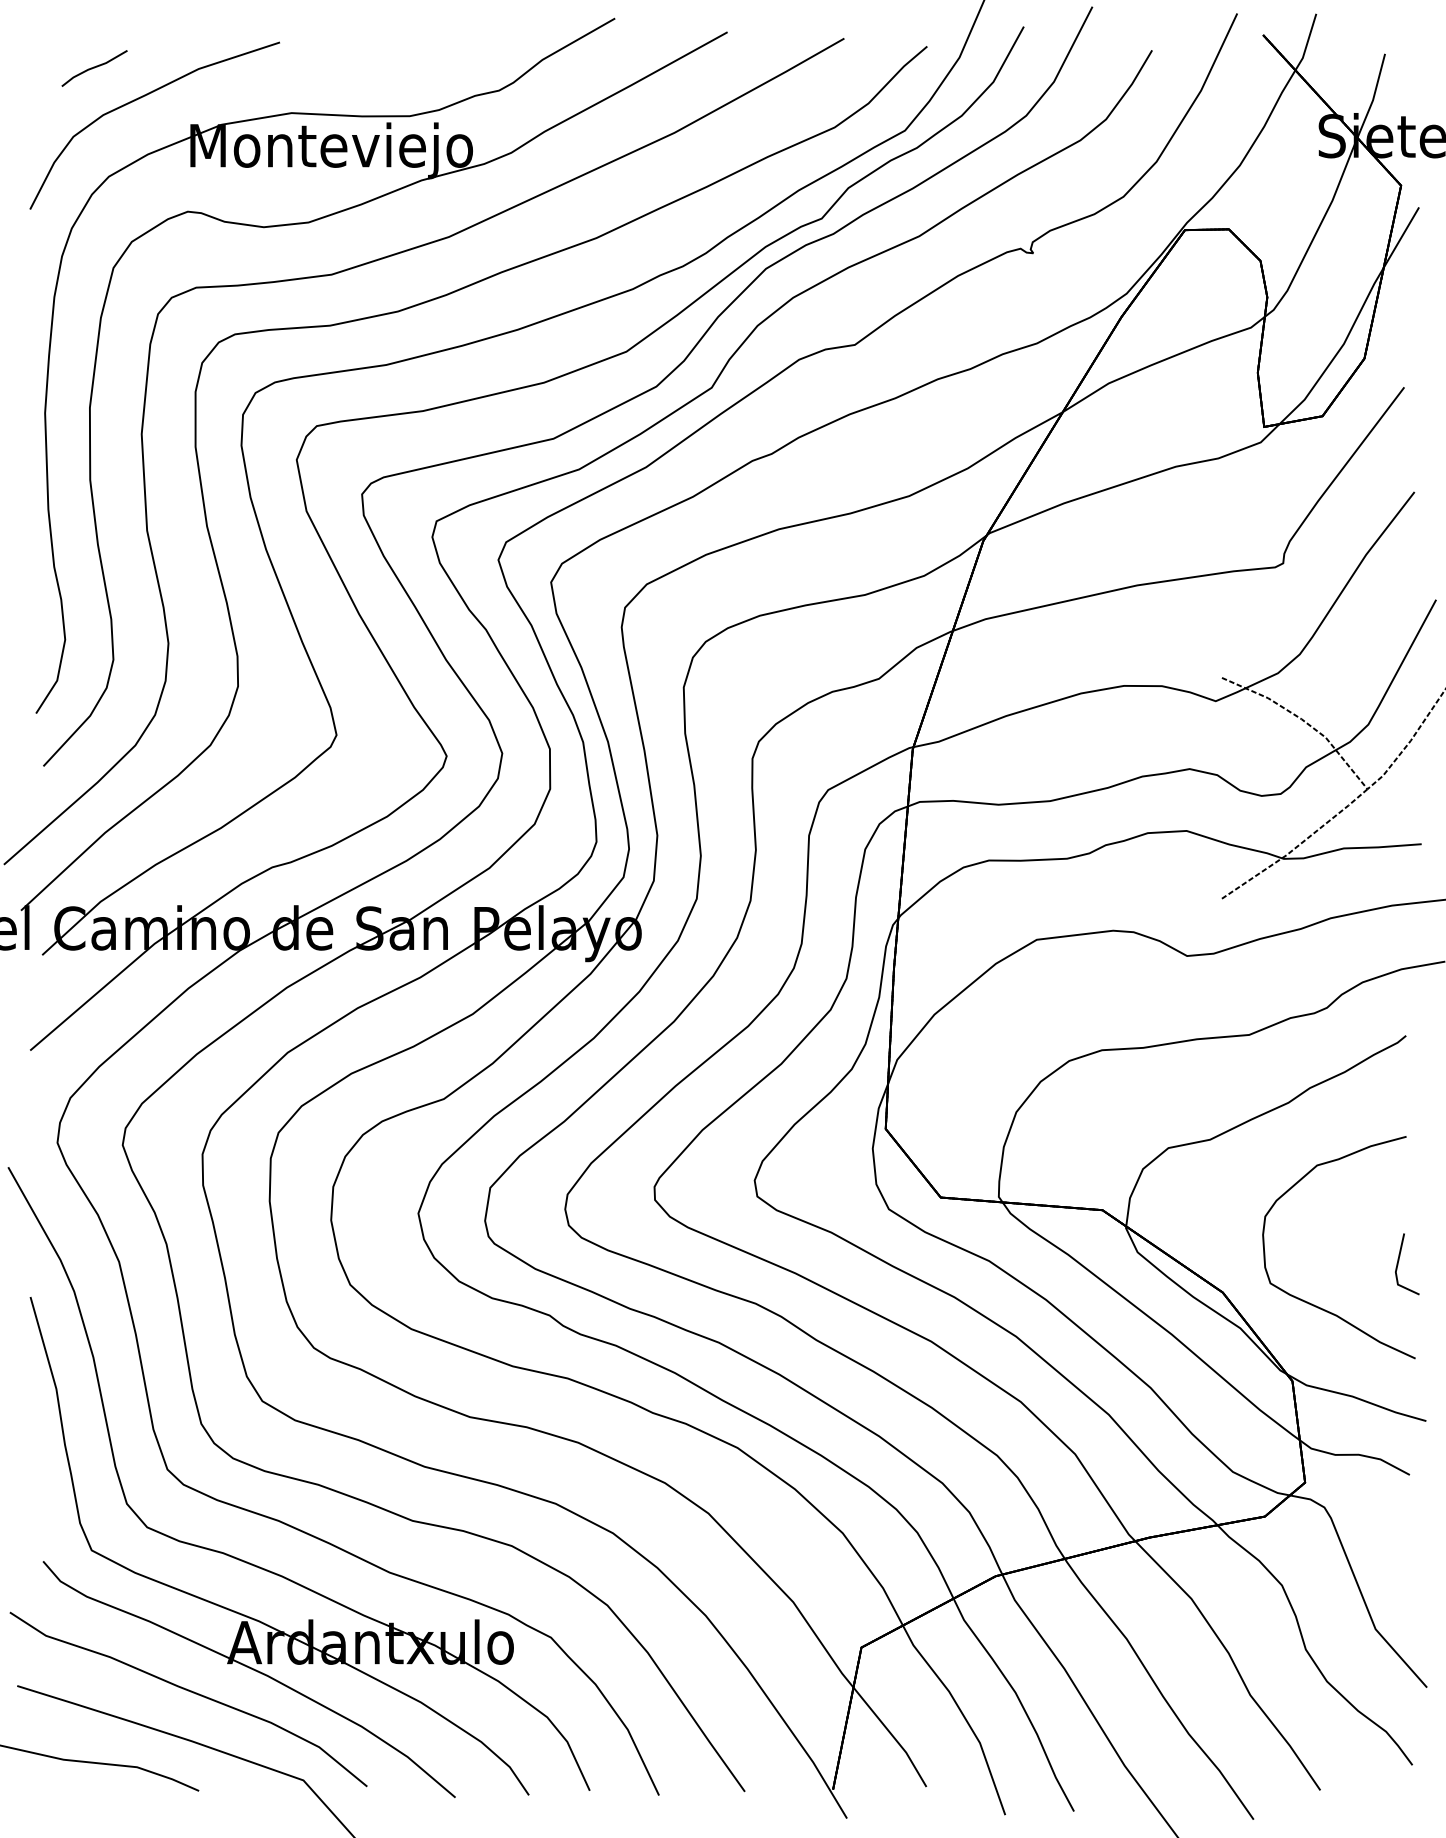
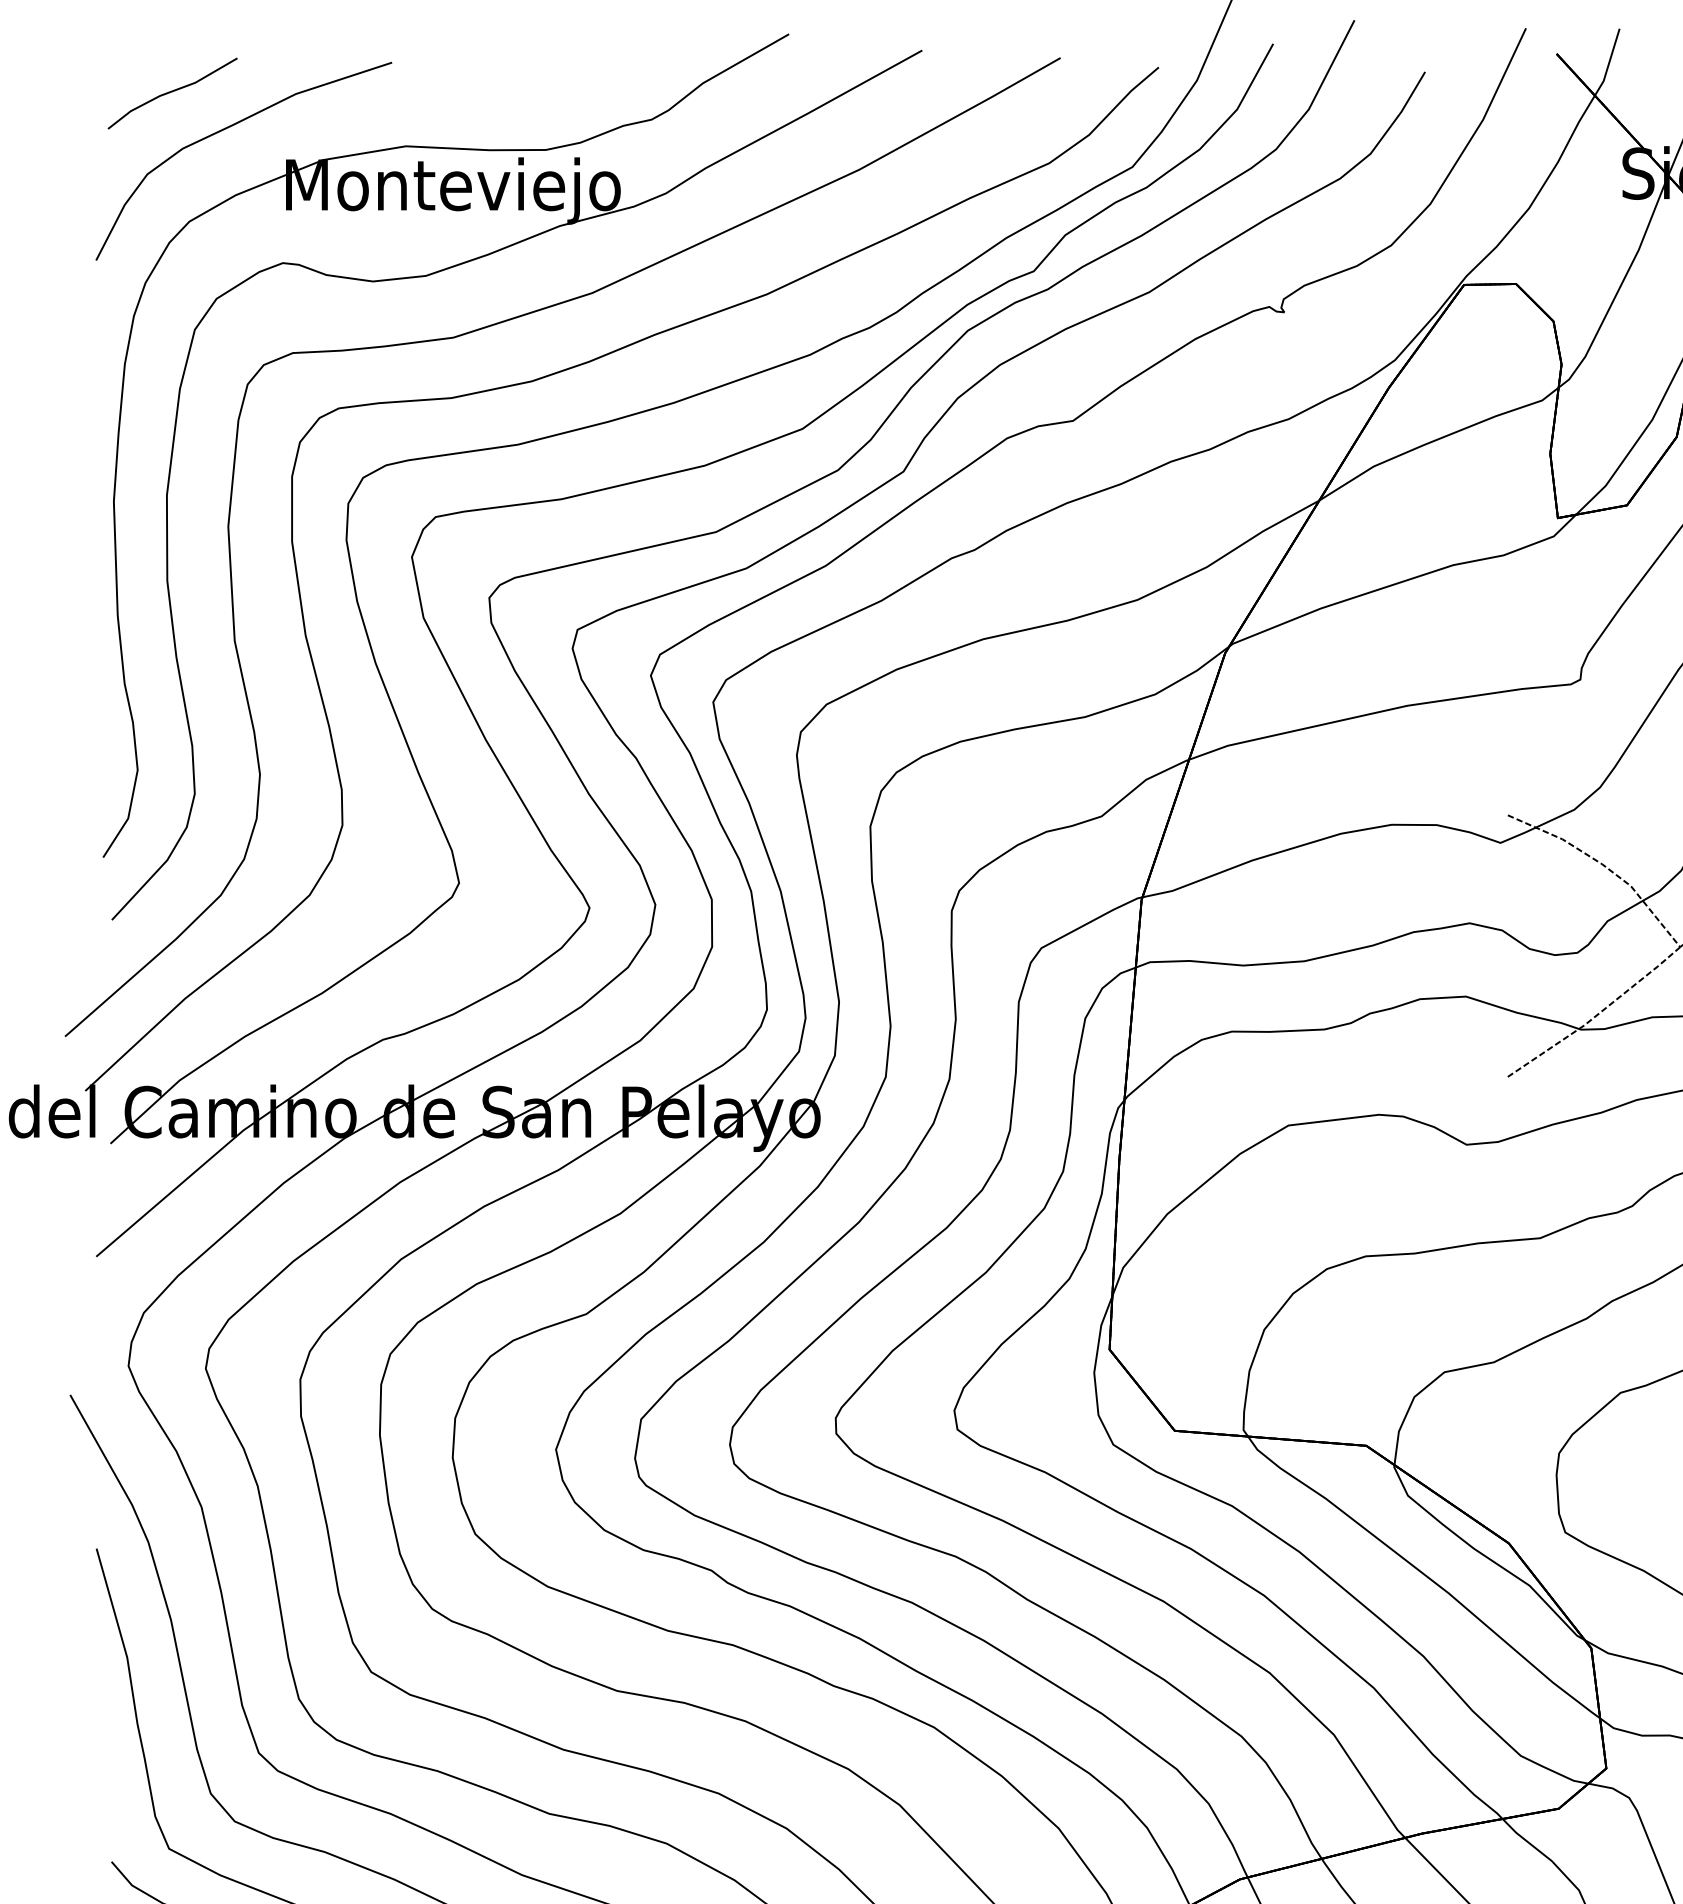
part: (94, 68) -> (172, 93), size x1.67

